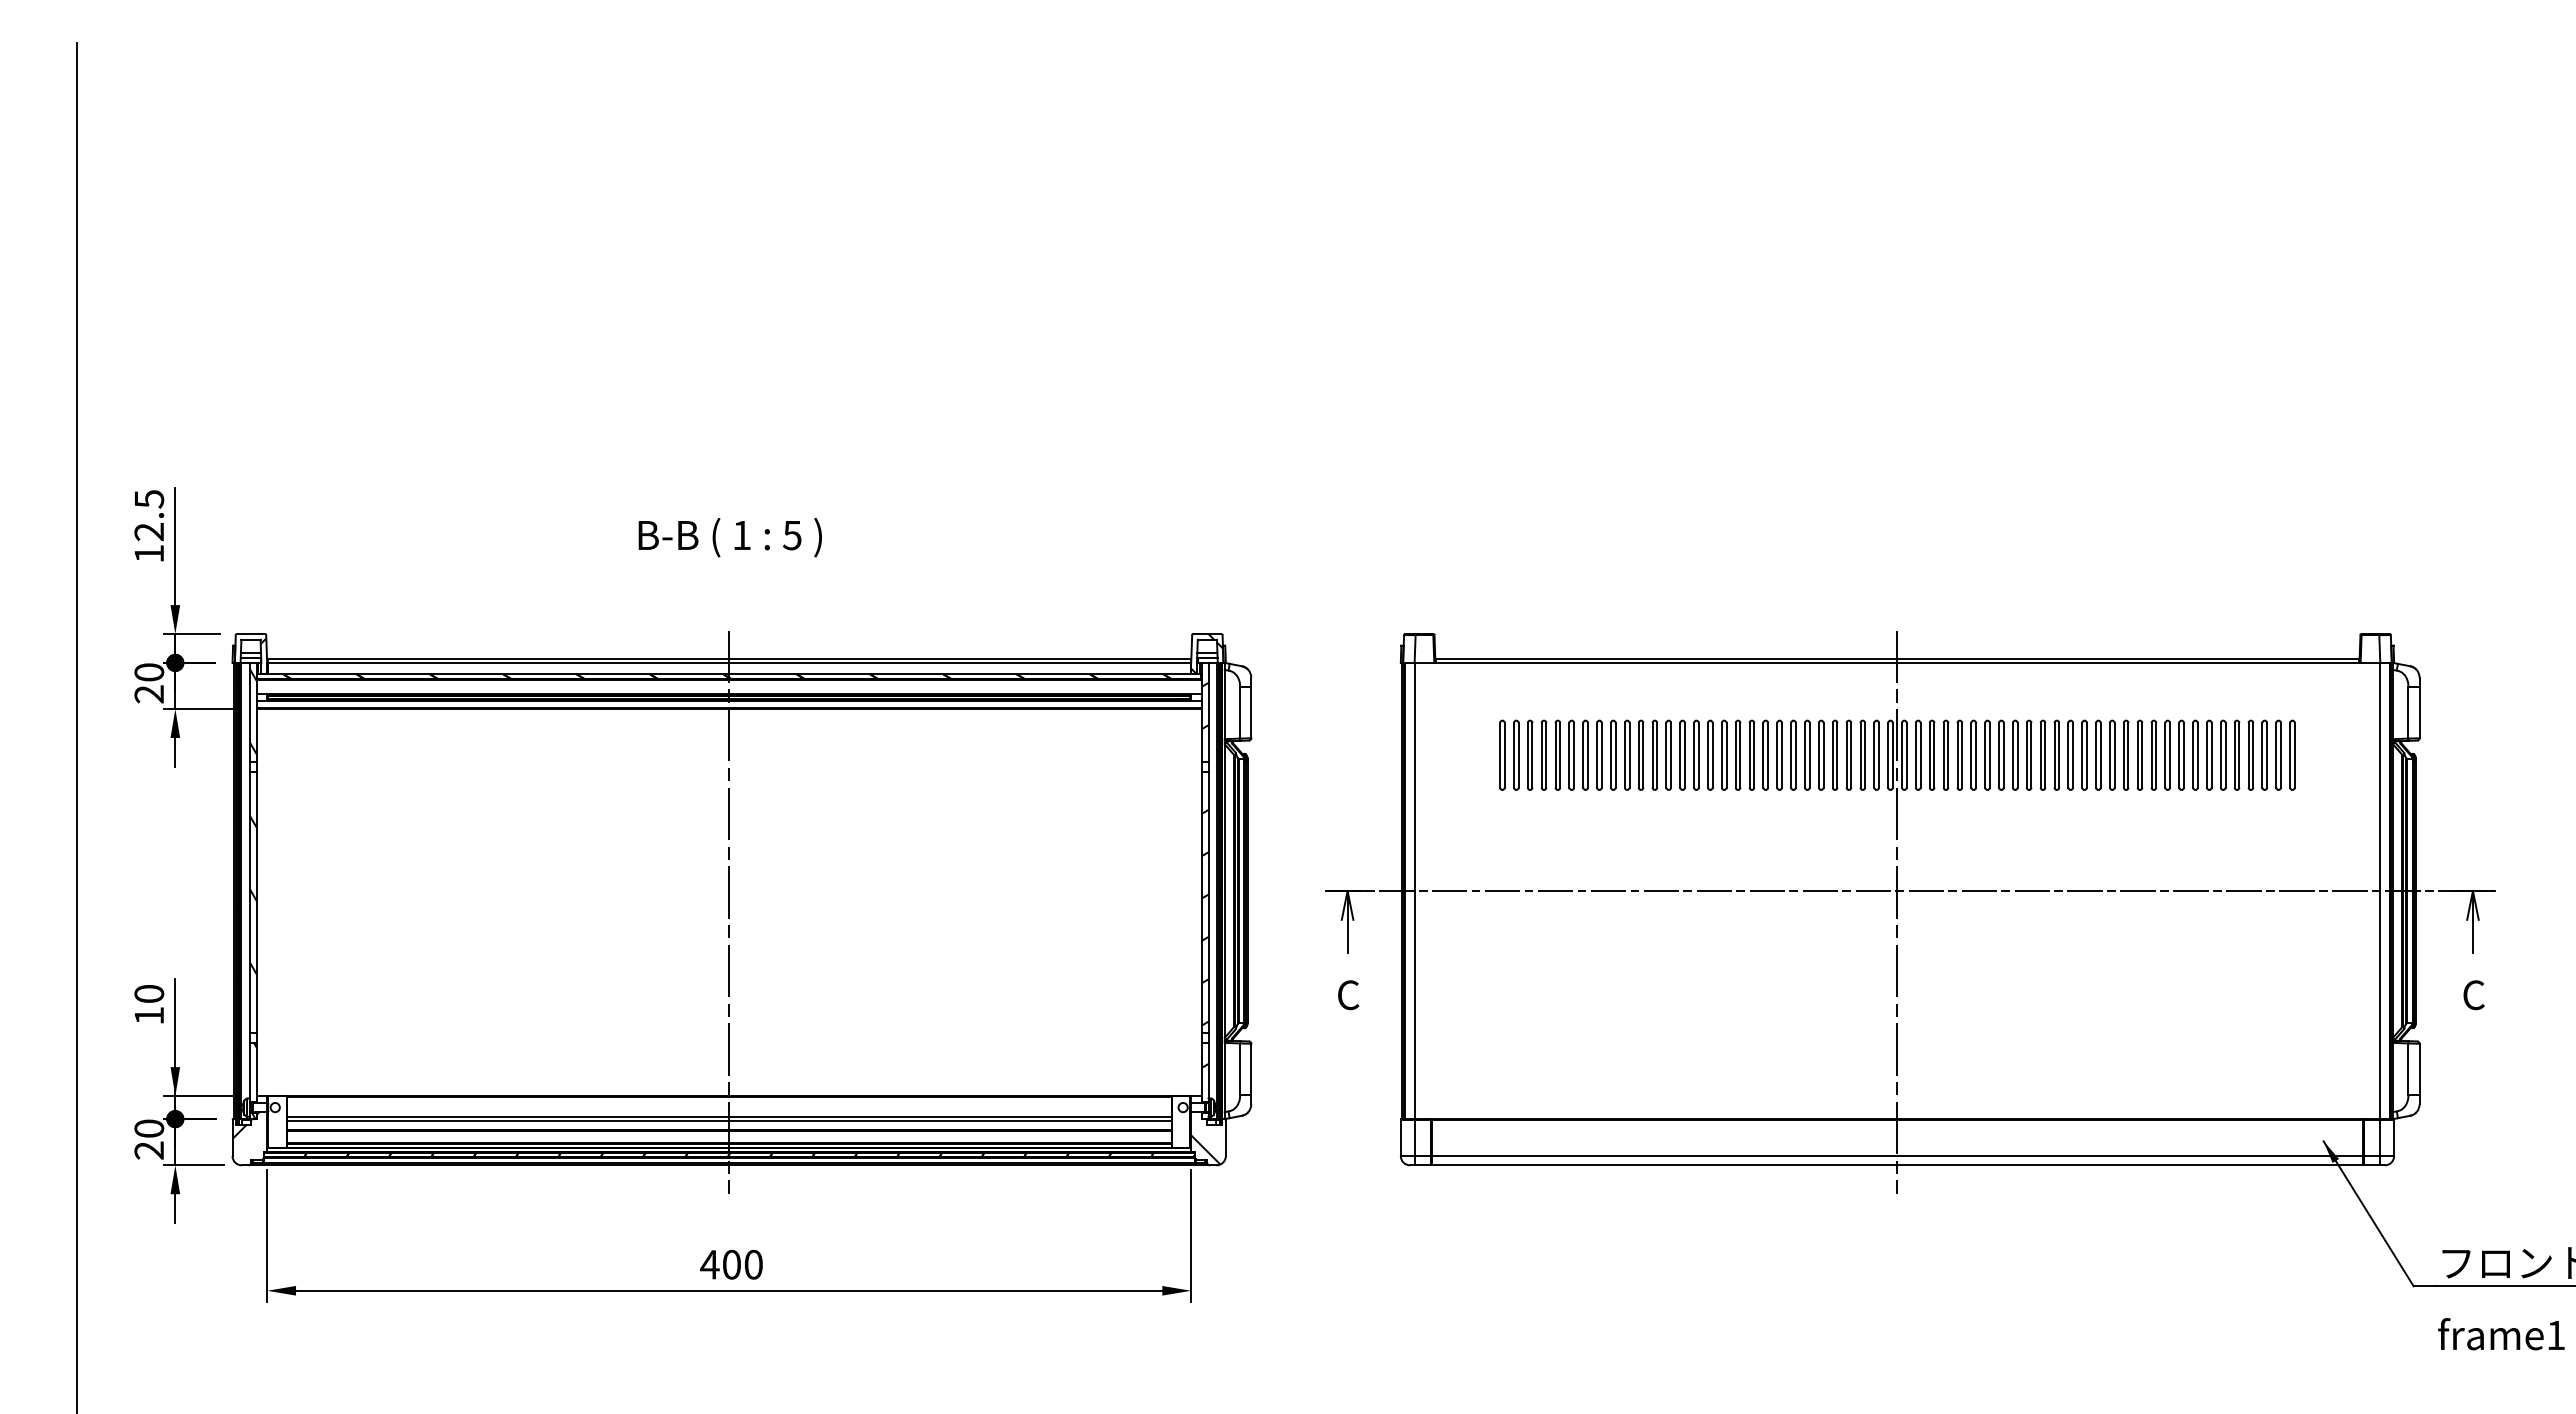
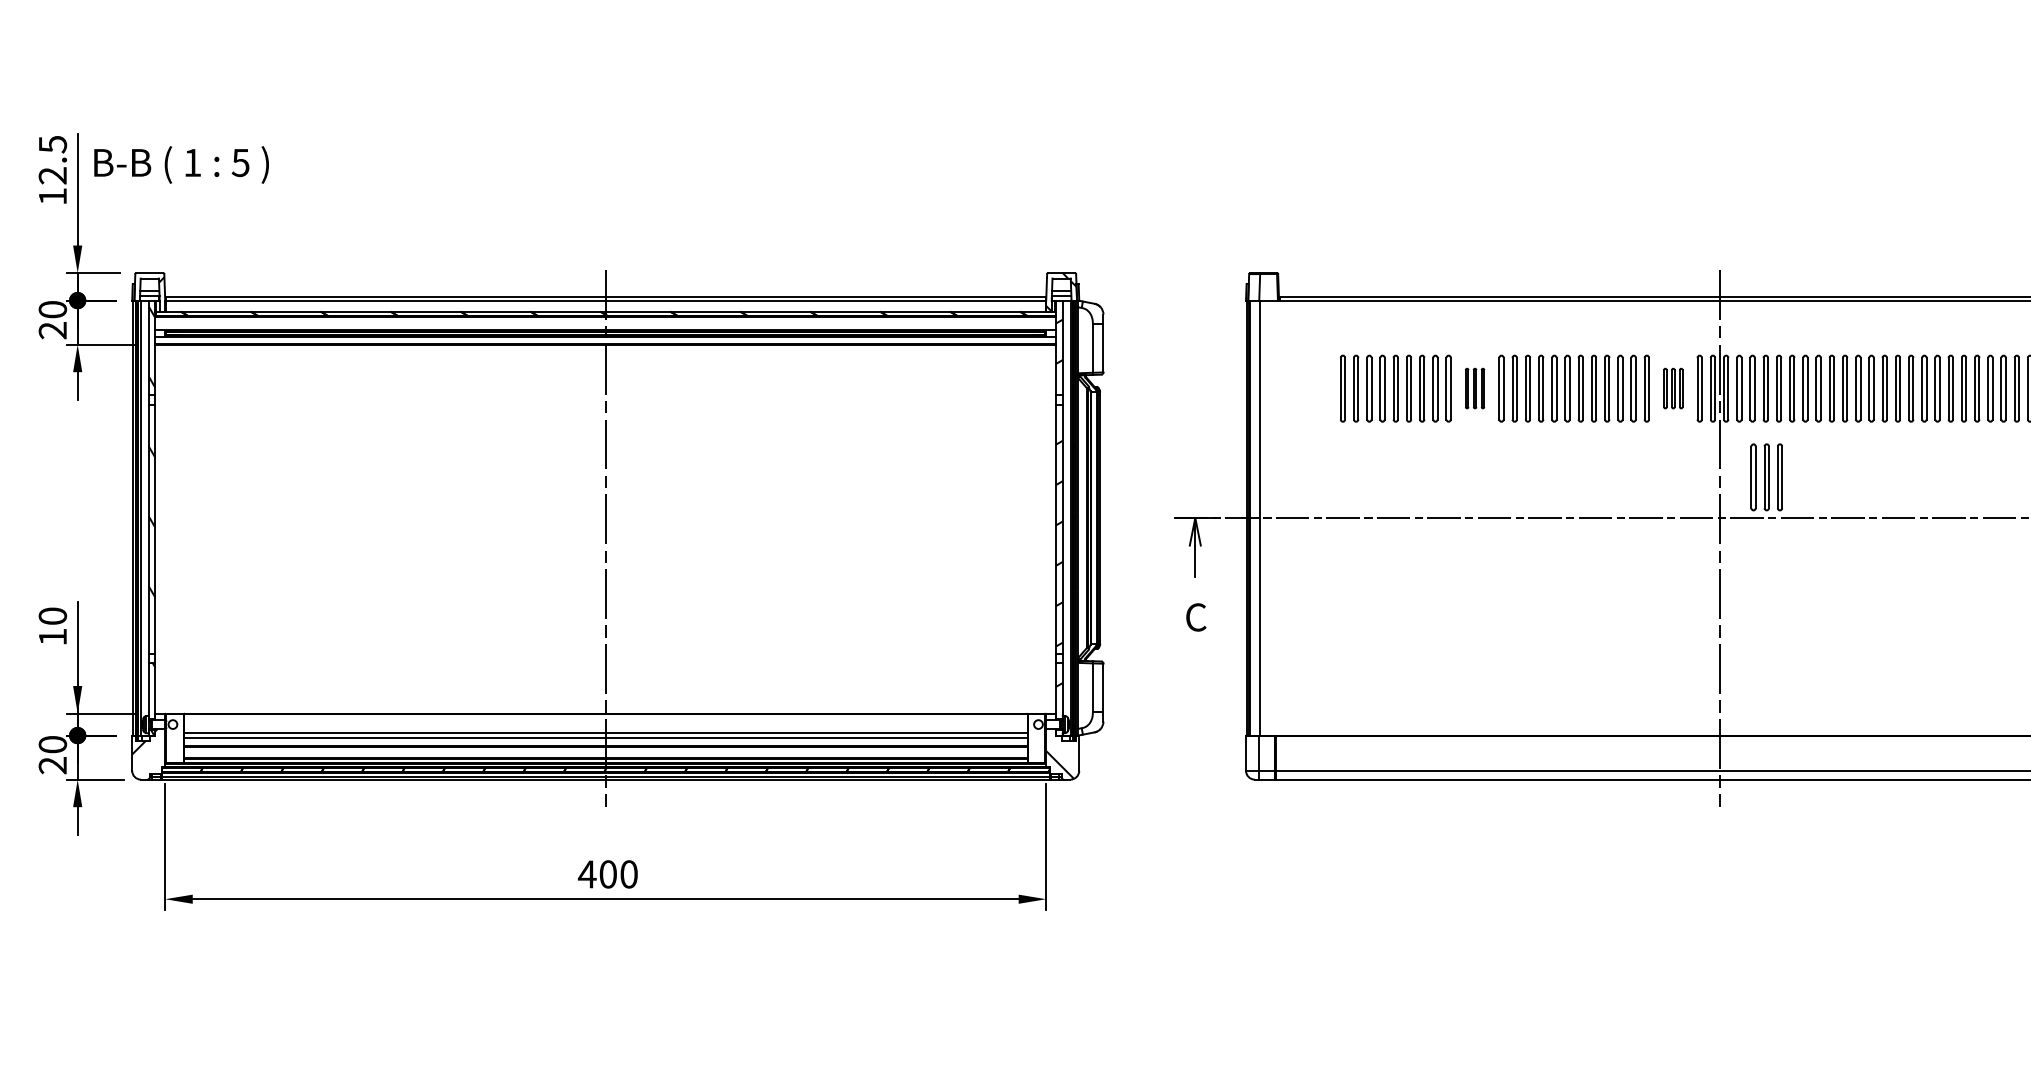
text: (729, 537) -> (180, 164), moved
part: (1640, 754) -> (1474, 387), size x0.6
part: (1848, 754) -> (1672, 387), size x0.6
part: (1946, 847) -> (1766, 476), added

